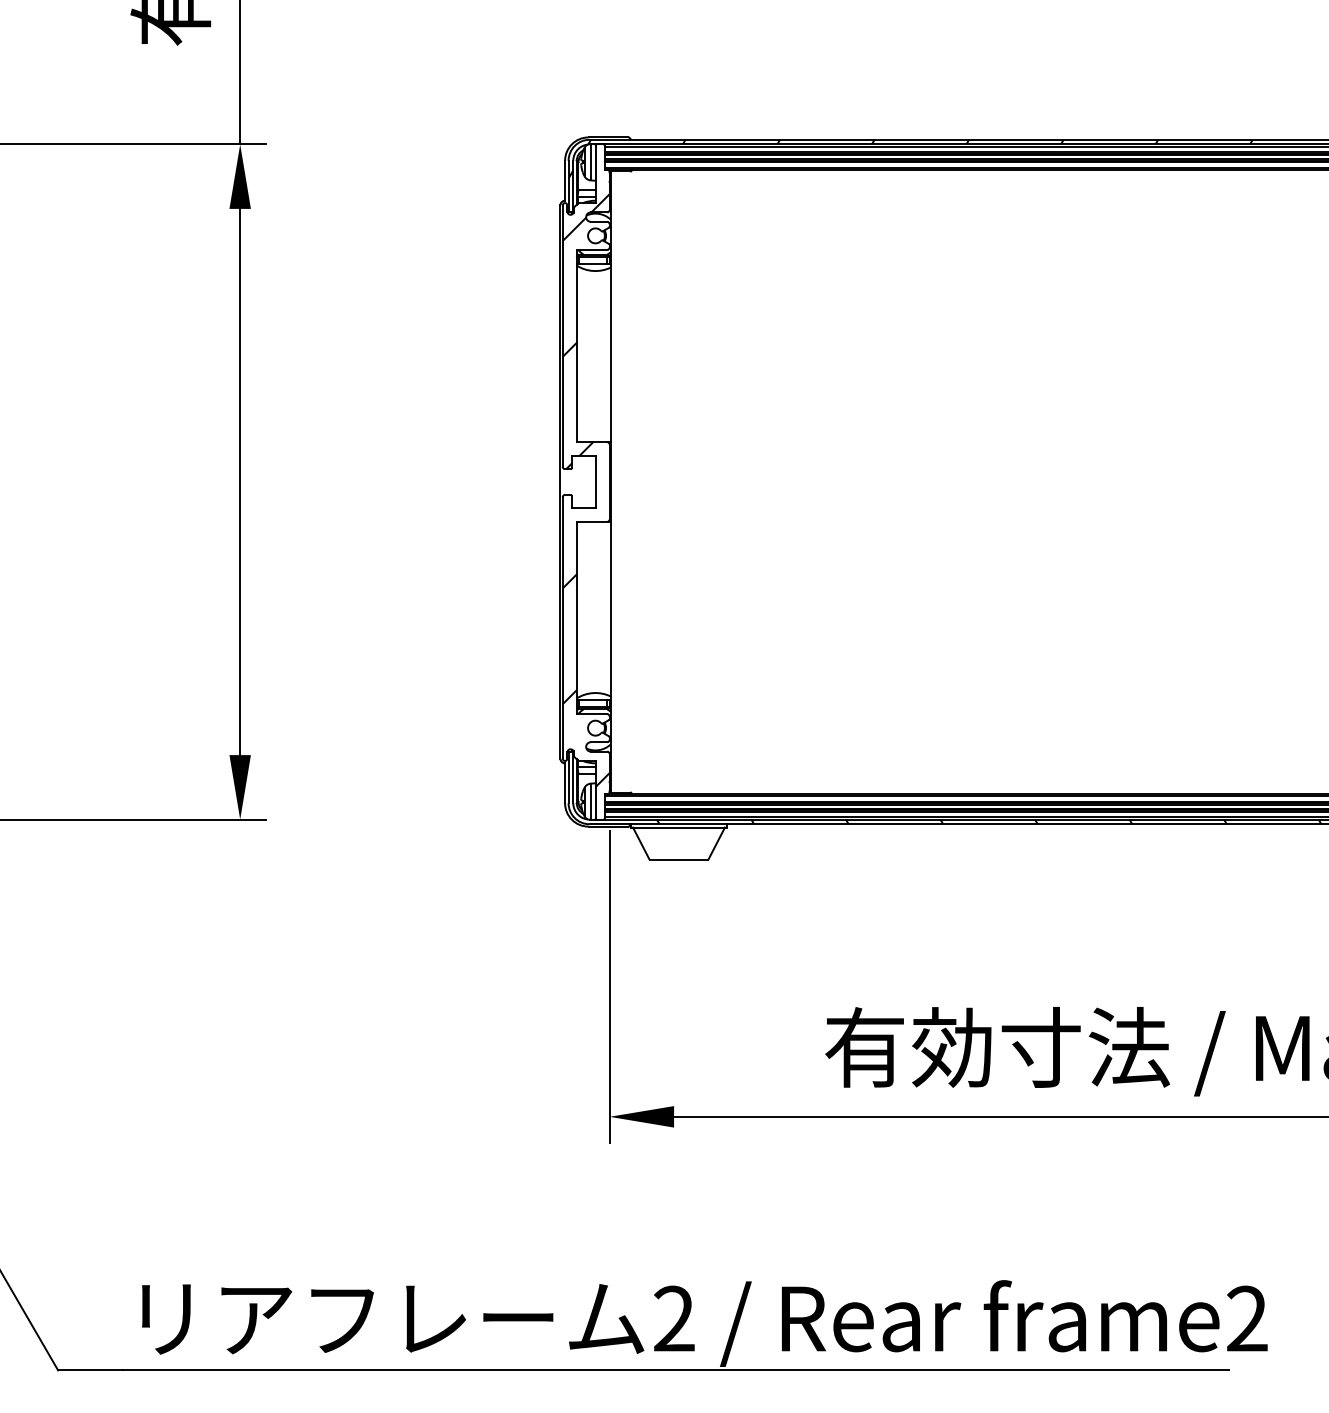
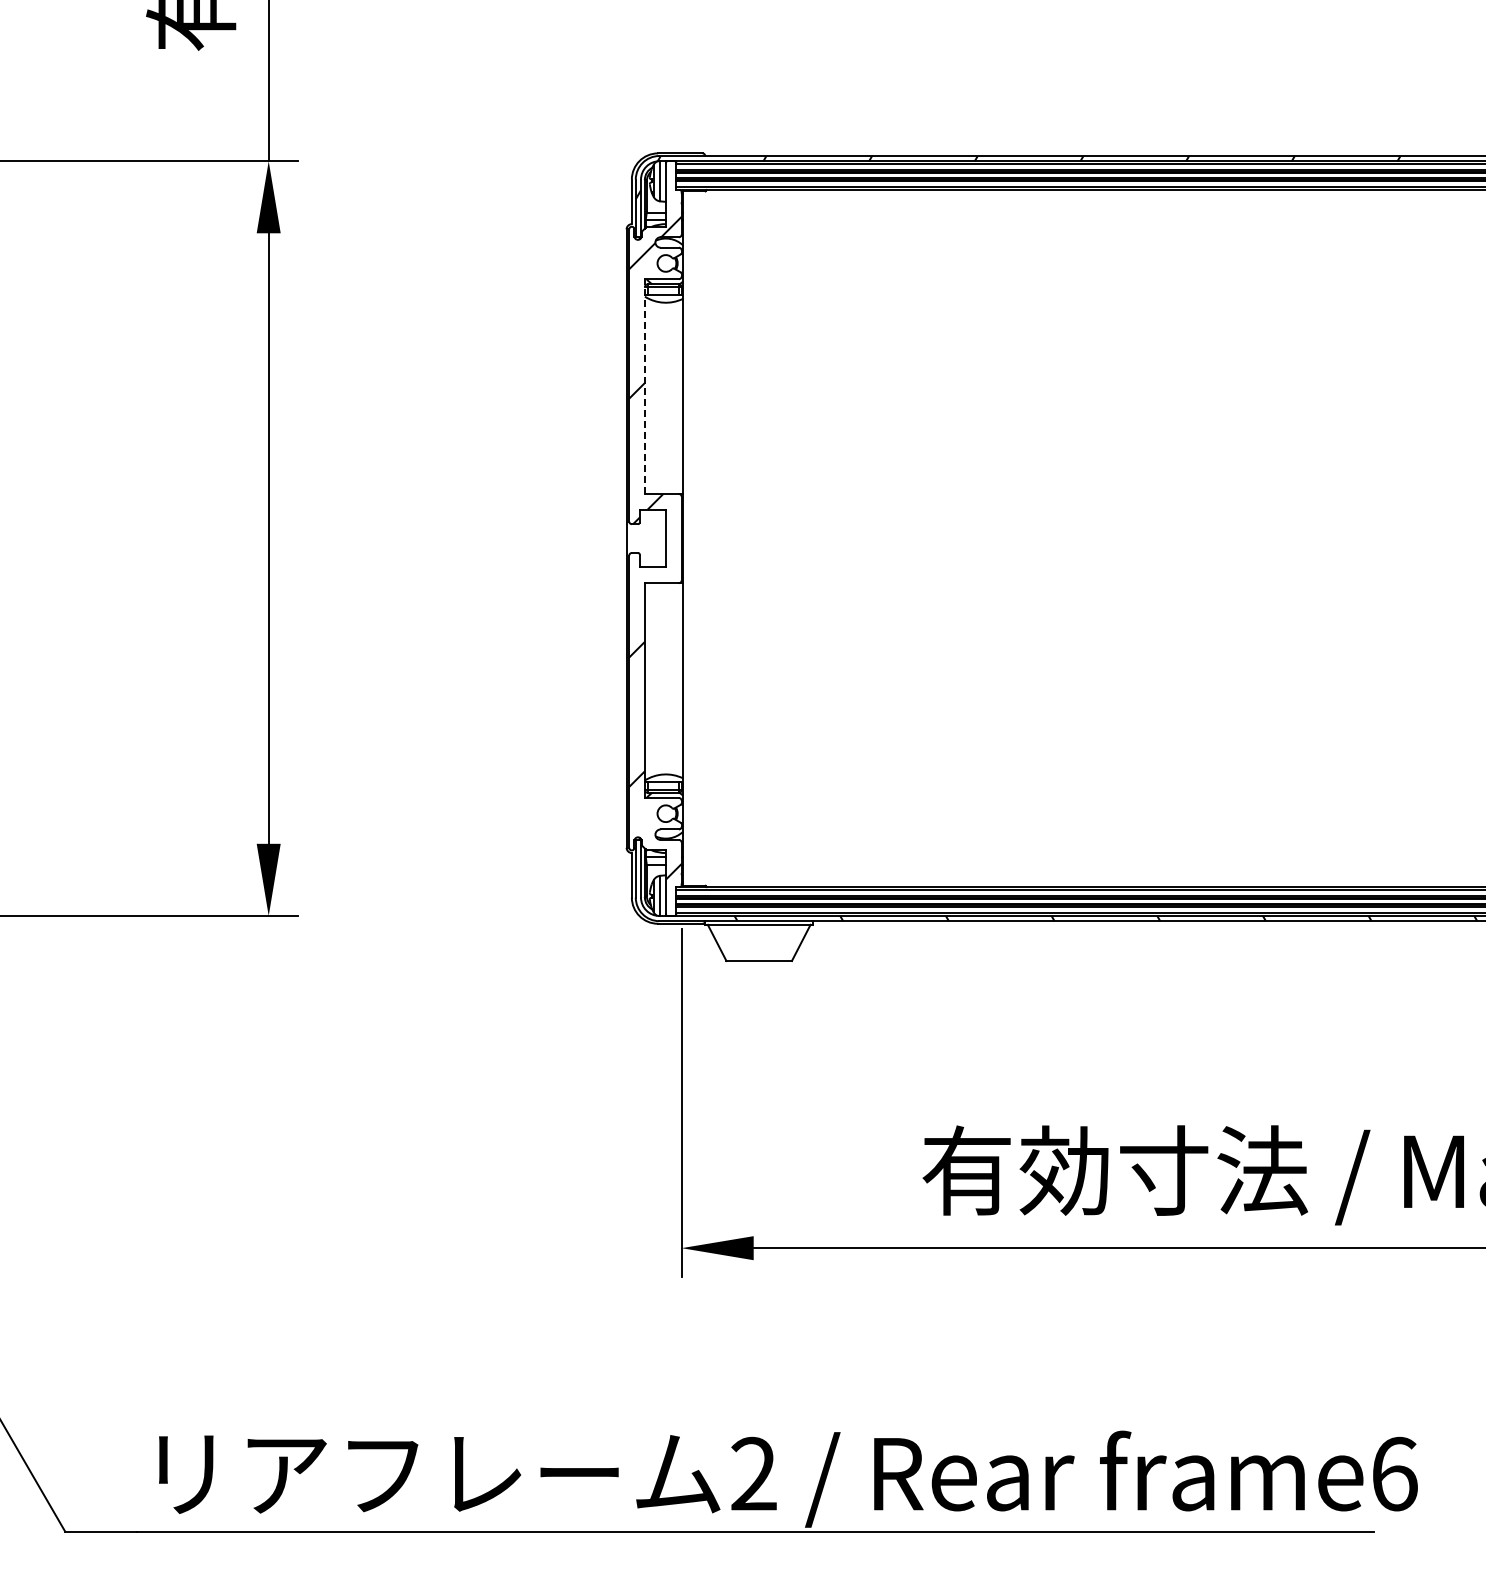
line: (576, 345) -> (644, 386), solid -> dashed
text: (1247, 1318) -> (1394, 1473), frame2 -> frame6

